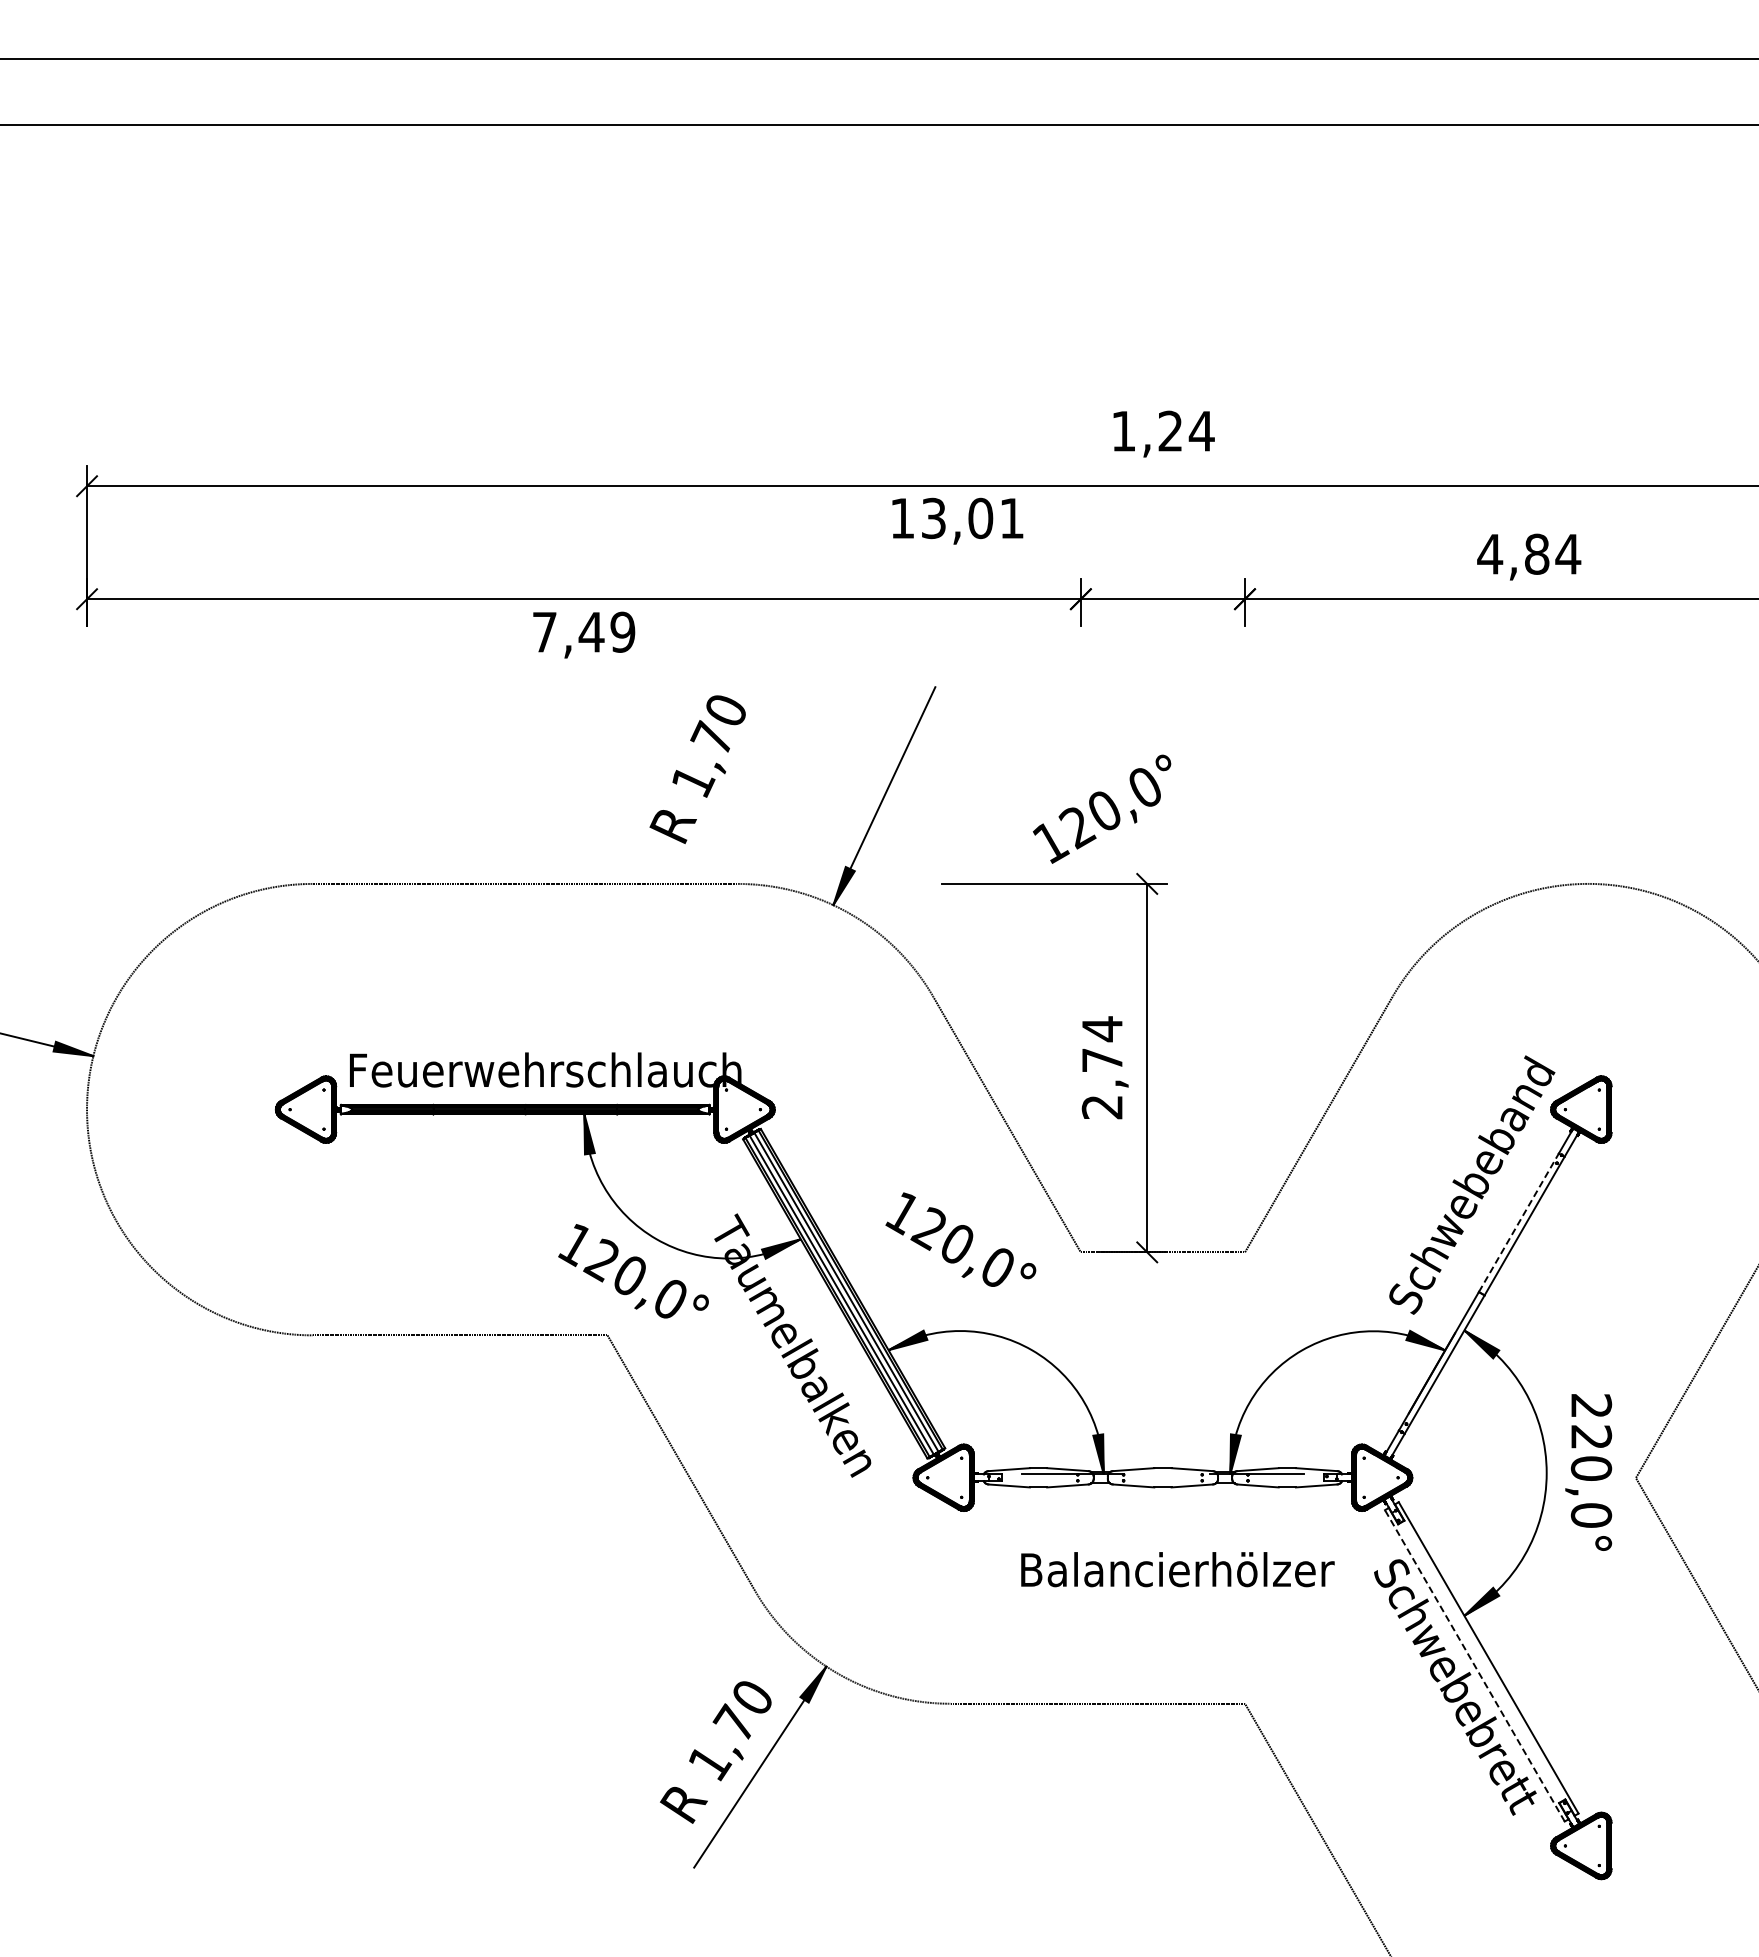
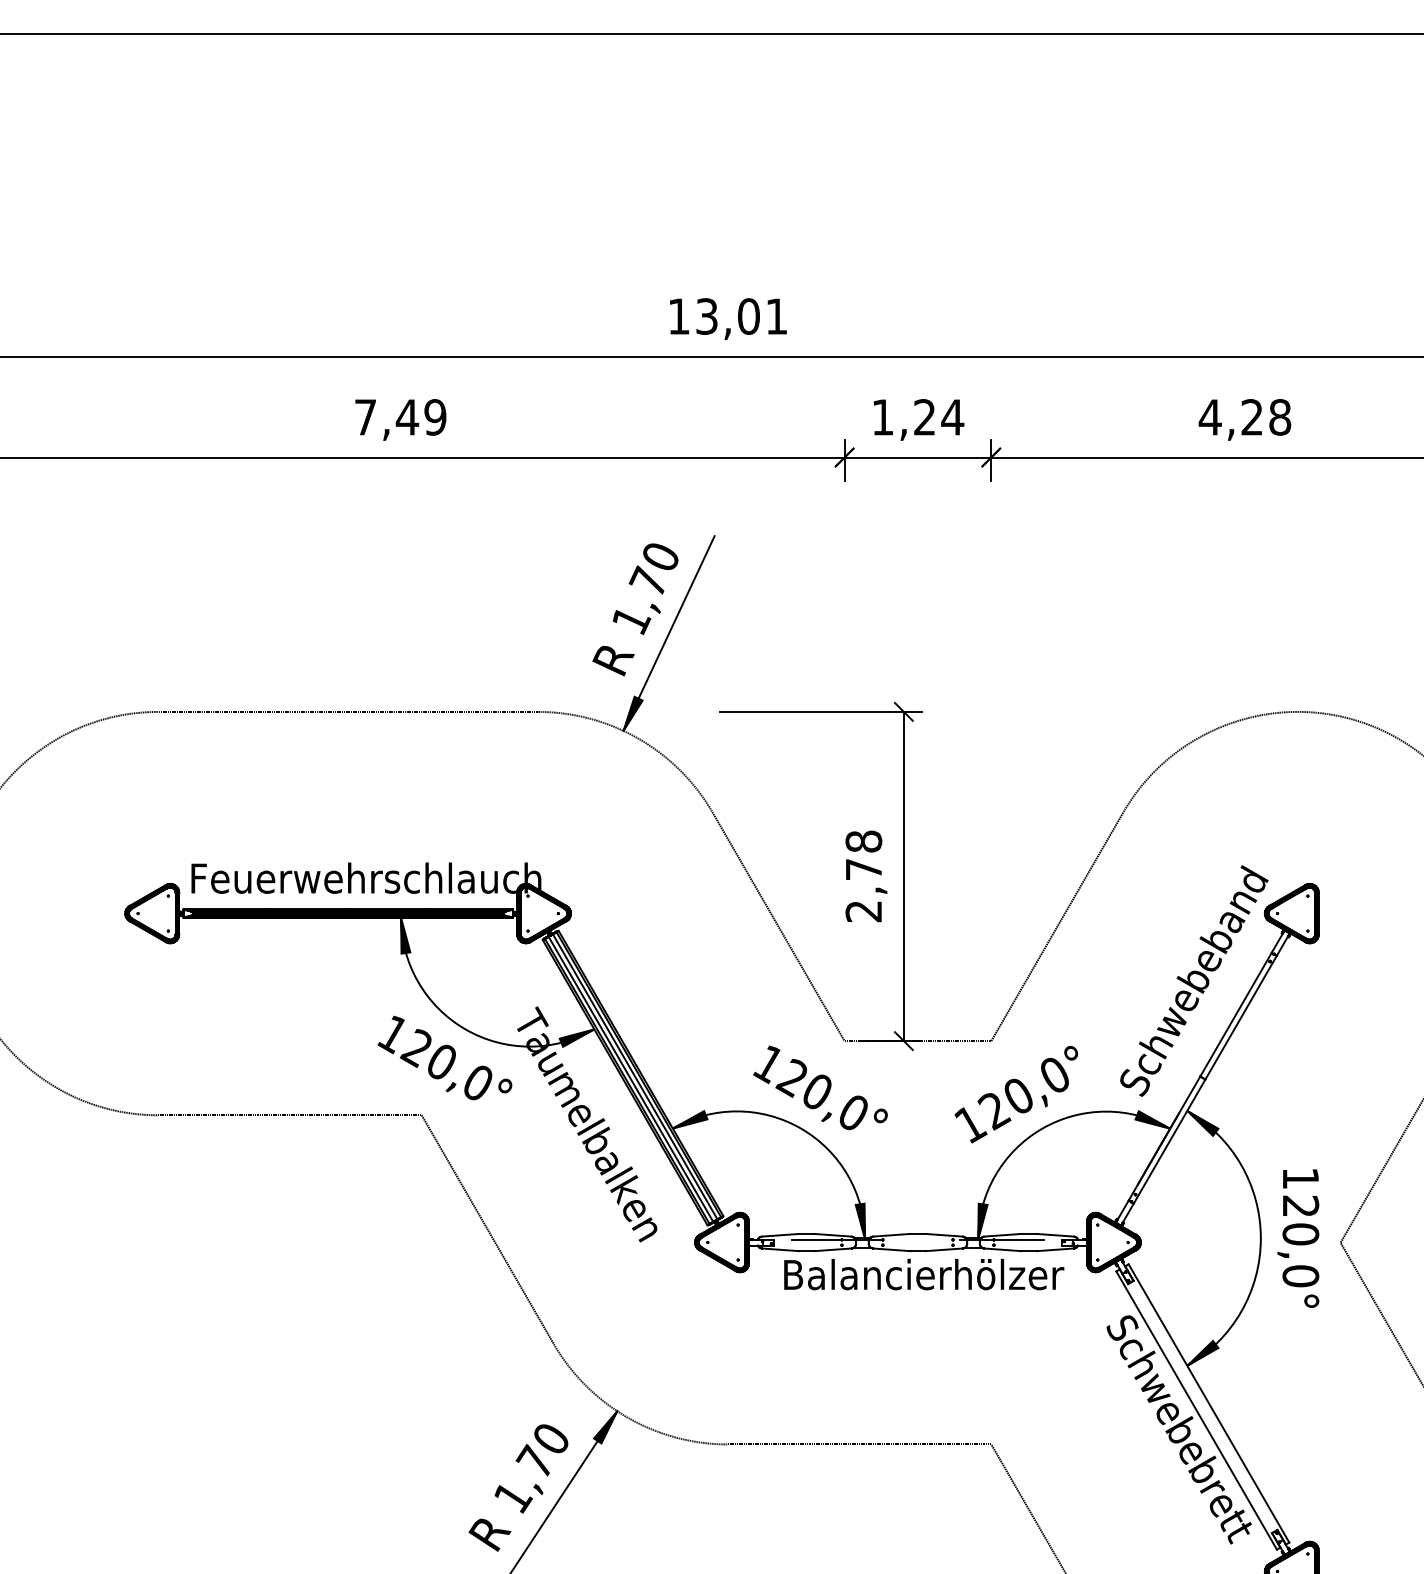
text: (1163, 433) -> (918, 419), moved
text: (957, 520) -> (728, 318), moved
text: (1553, 553) -> (1266, 416), 4,84 -> 4,28
text: (584, 634) -> (401, 419), moved
text: (697, 769) -> (635, 609), moved
text: (1102, 808) -> (1016, 1093), moved
text: (1101, 1029) -> (863, 841), 2,74 -> 2,78
line: (1518, 1222) -> (1235, 1014), dashed -> solid
text: (960, 1239) -> (820, 1087), moved
text: (1591, 1405) -> (1300, 1177), 220,0° -> 120,0°
text: (1177, 1569) -> (923, 1274), moved
line: (1474, 1665) -> (1196, 1410), dashed -> solid

